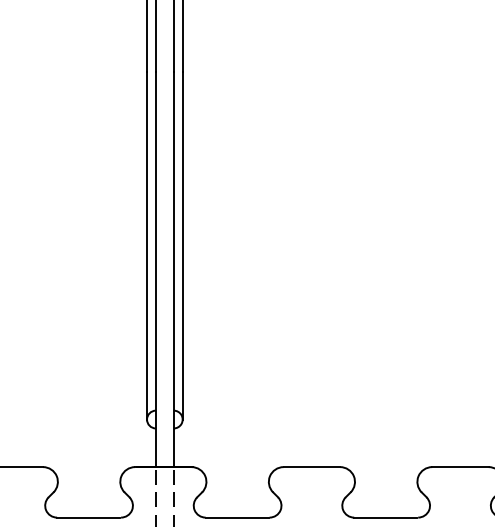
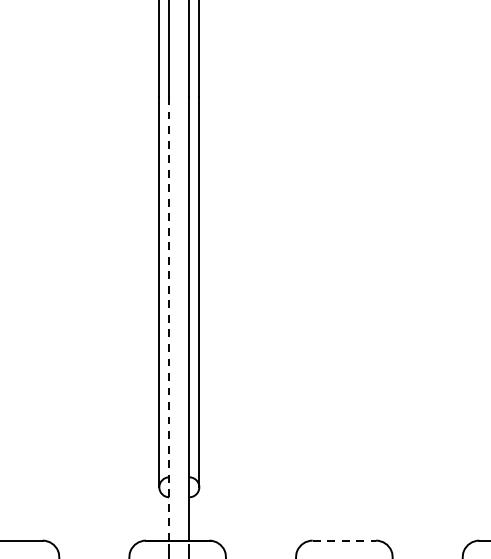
line: (155, 269) -> (168, 318), solid -> dashed
line: (312, 467) -> (344, 541), solid -> dashed

